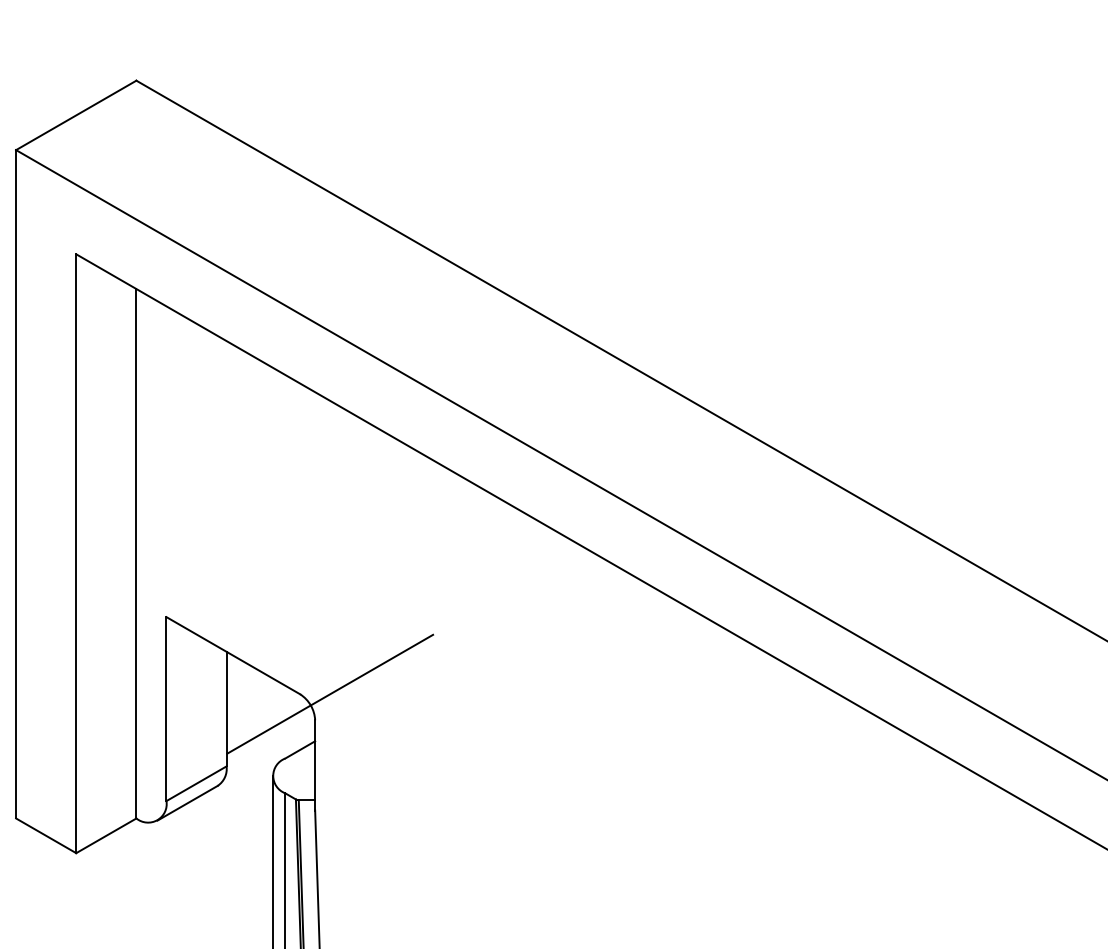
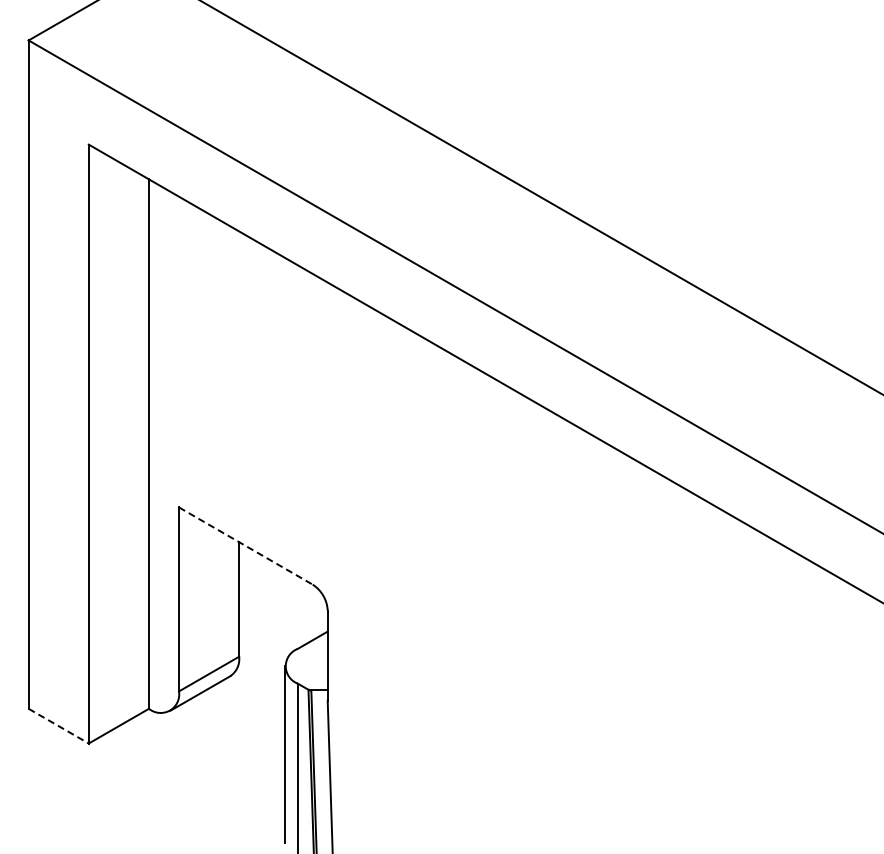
line: (233, 655) -> (246, 545), solid -> dashed
line: (329, 694) -> (342, 584), removed
line: (46, 835) -> (59, 725), solid -> dashed

